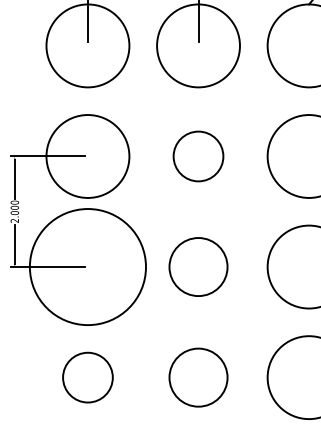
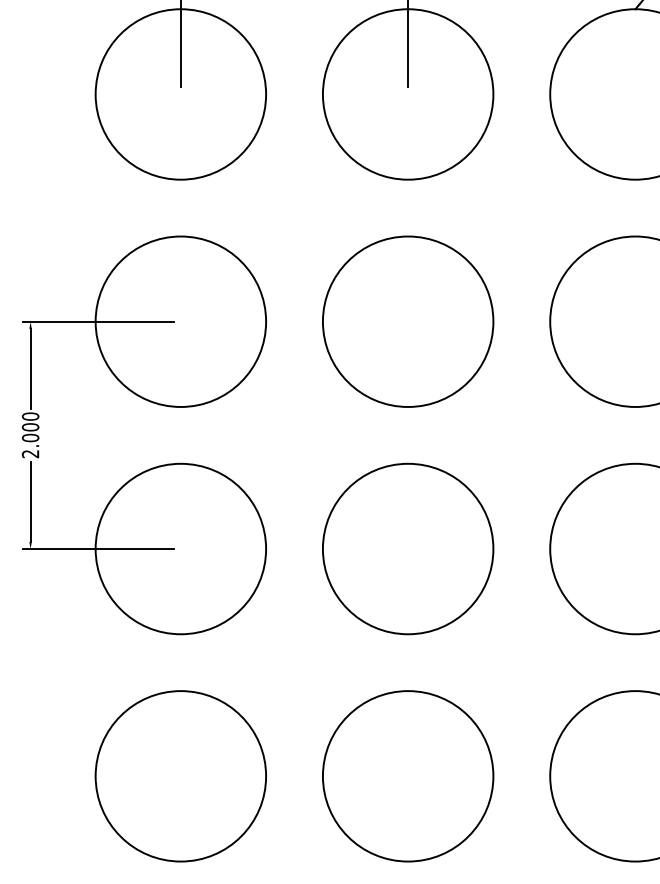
circle: (198, 156) -> (408, 321), size x1.67
circle: (87, 266) -> (179, 547), size x0.71
circle: (198, 266) -> (408, 547), size x1.43
circle: (87, 377) -> (179, 776), size x1.67
circle: (198, 377) -> (408, 776), size x1.43

